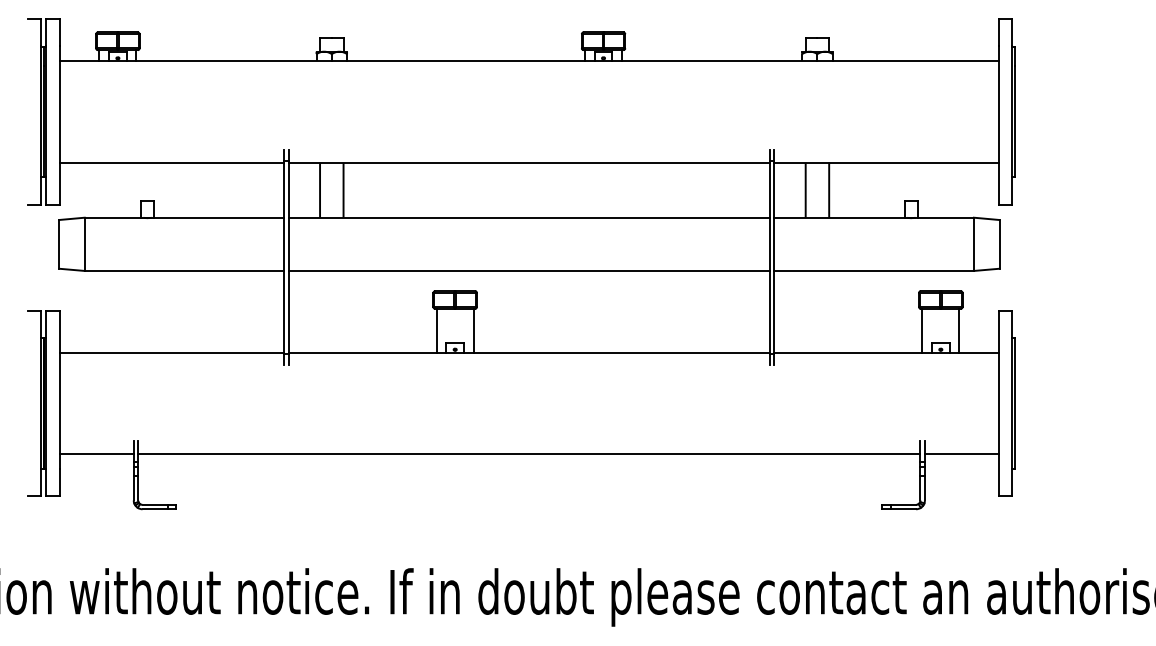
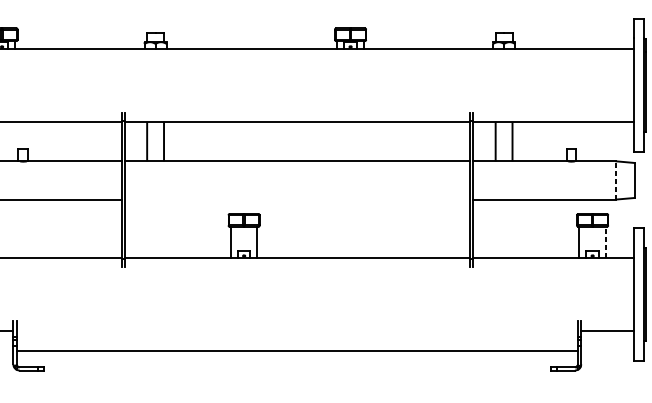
line: (973, 244) -> (616, 180), solid -> dashed
line: (528, 270) -> (296, 199), removed
line: (959, 330) -> (606, 242), solid -> dashed
line: (529, 454) -> (297, 351), moved

